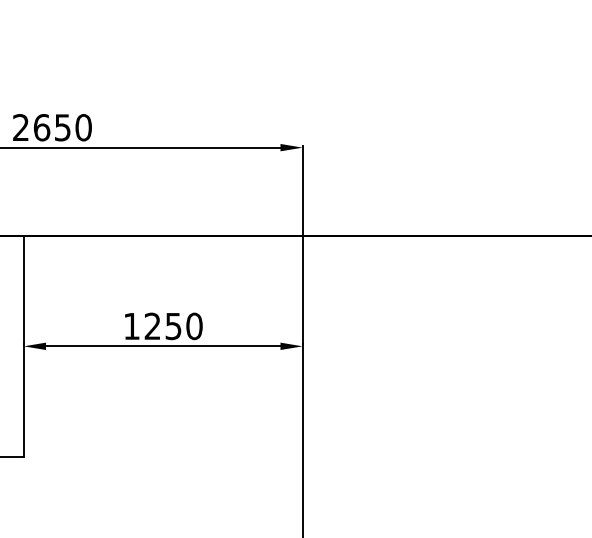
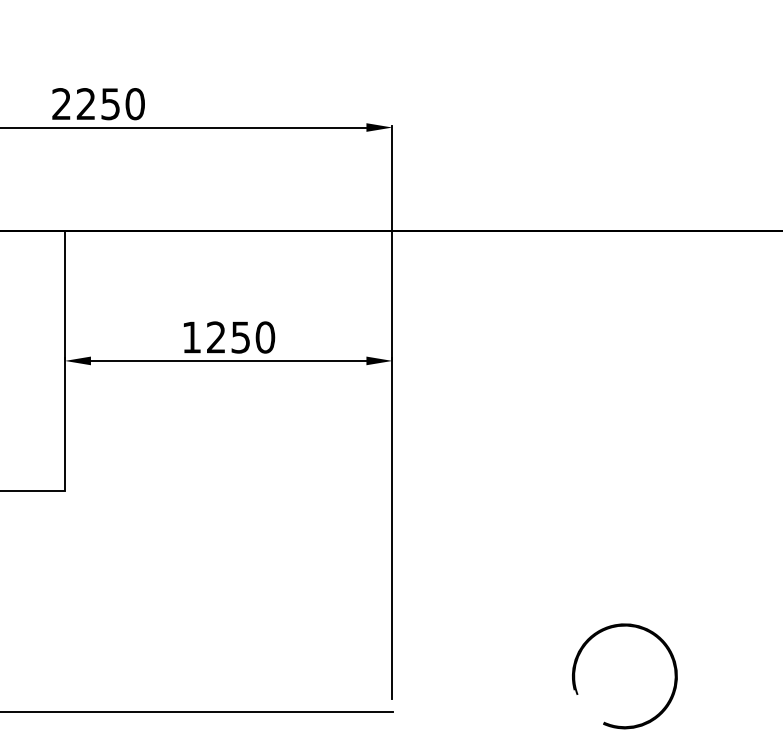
text: (42, 128) -> (86, 104), 2650 -> 2250

